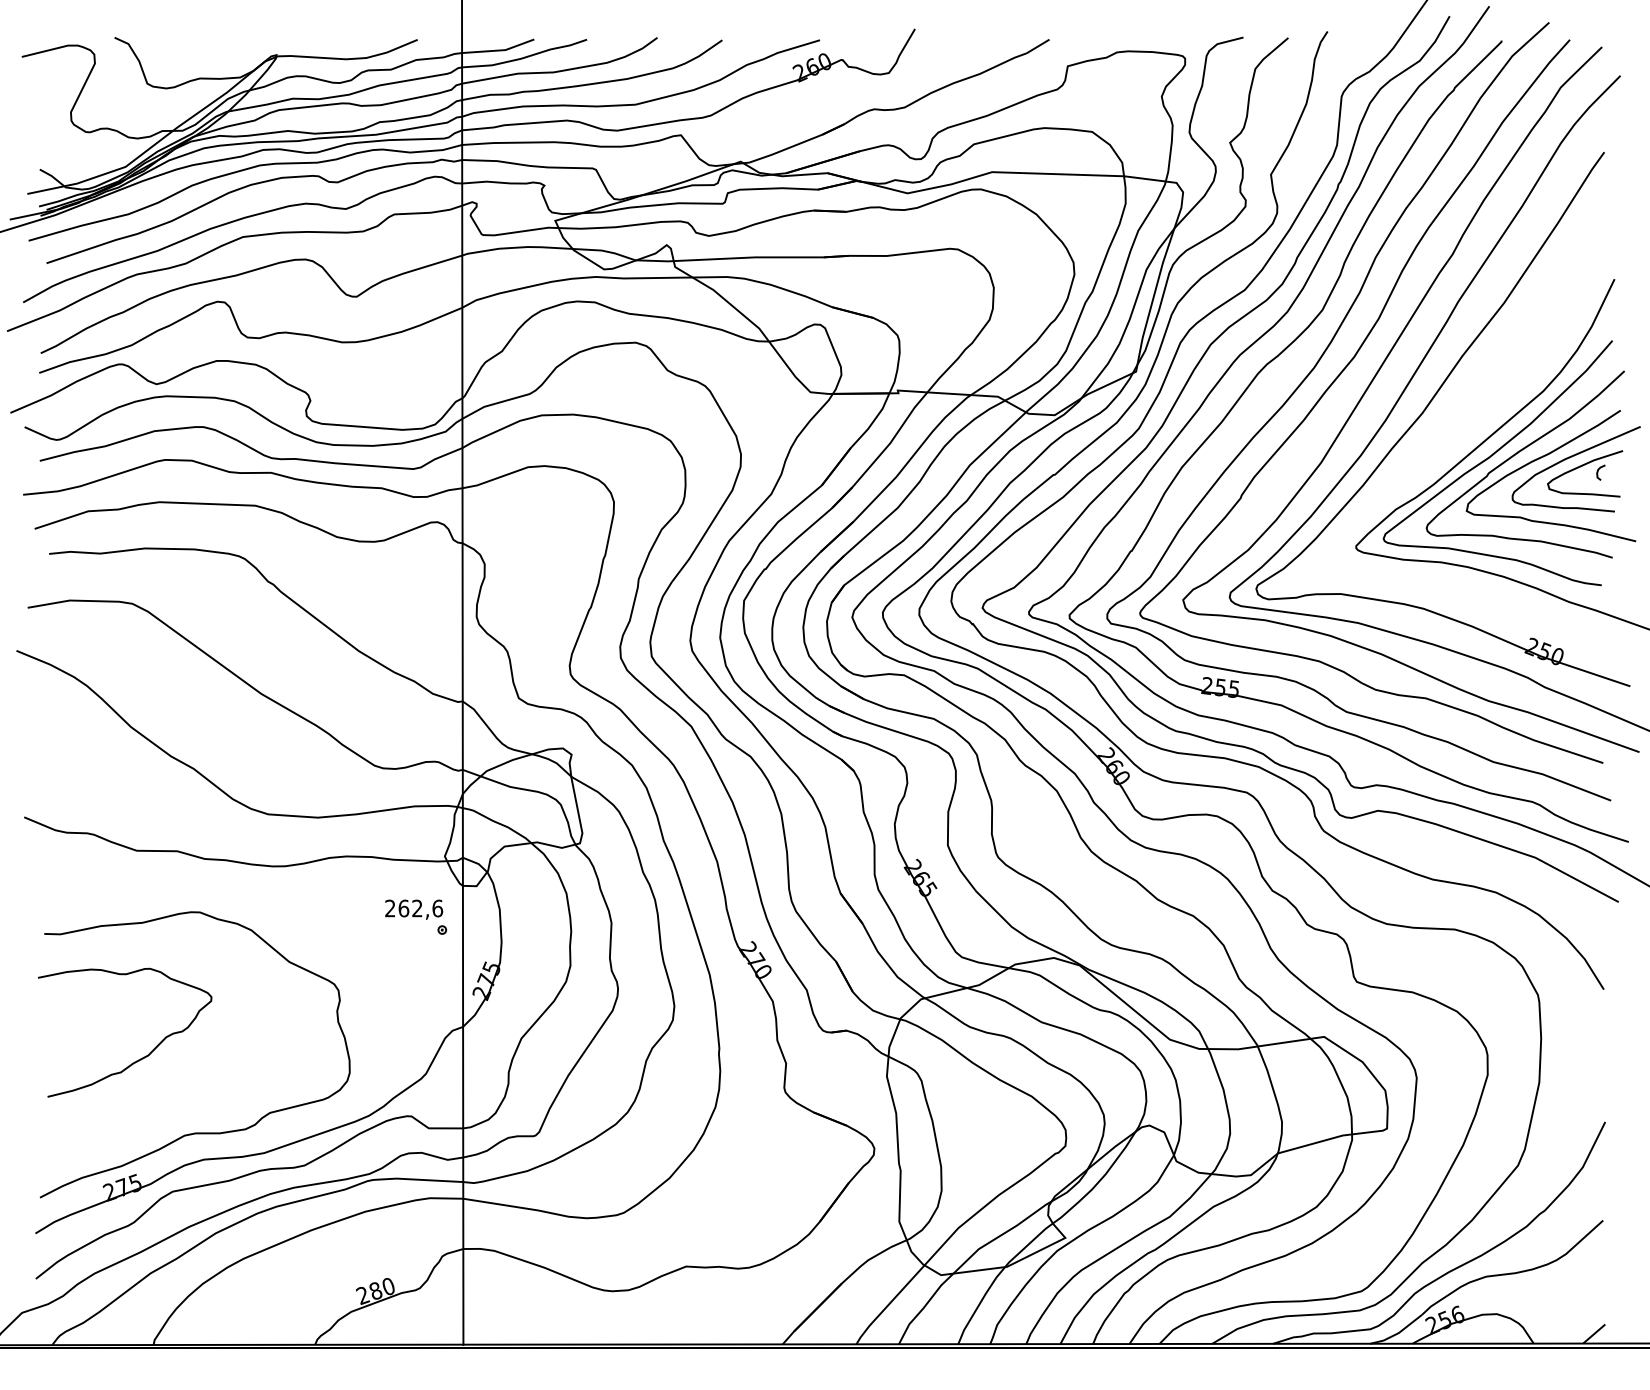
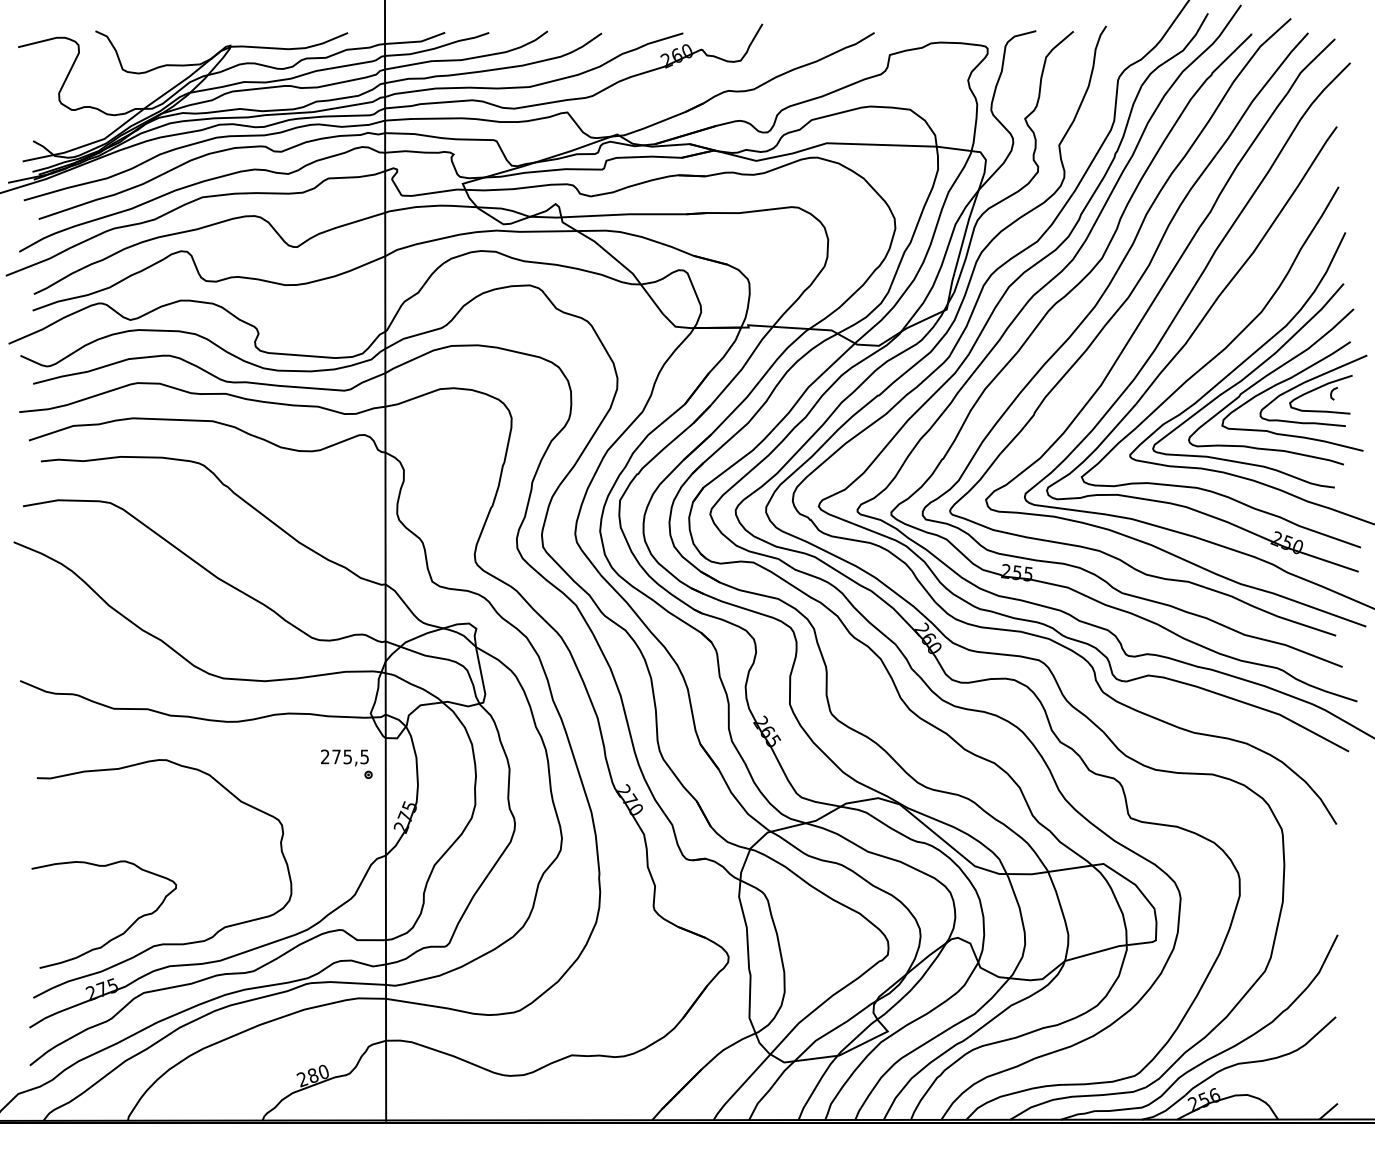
curve: (1456, 431) -> (1213, 359), added
text: (420, 908) -> (350, 756), 262,6 -> 275,5
curve: (138, 1059) -> (115, 936), moved

